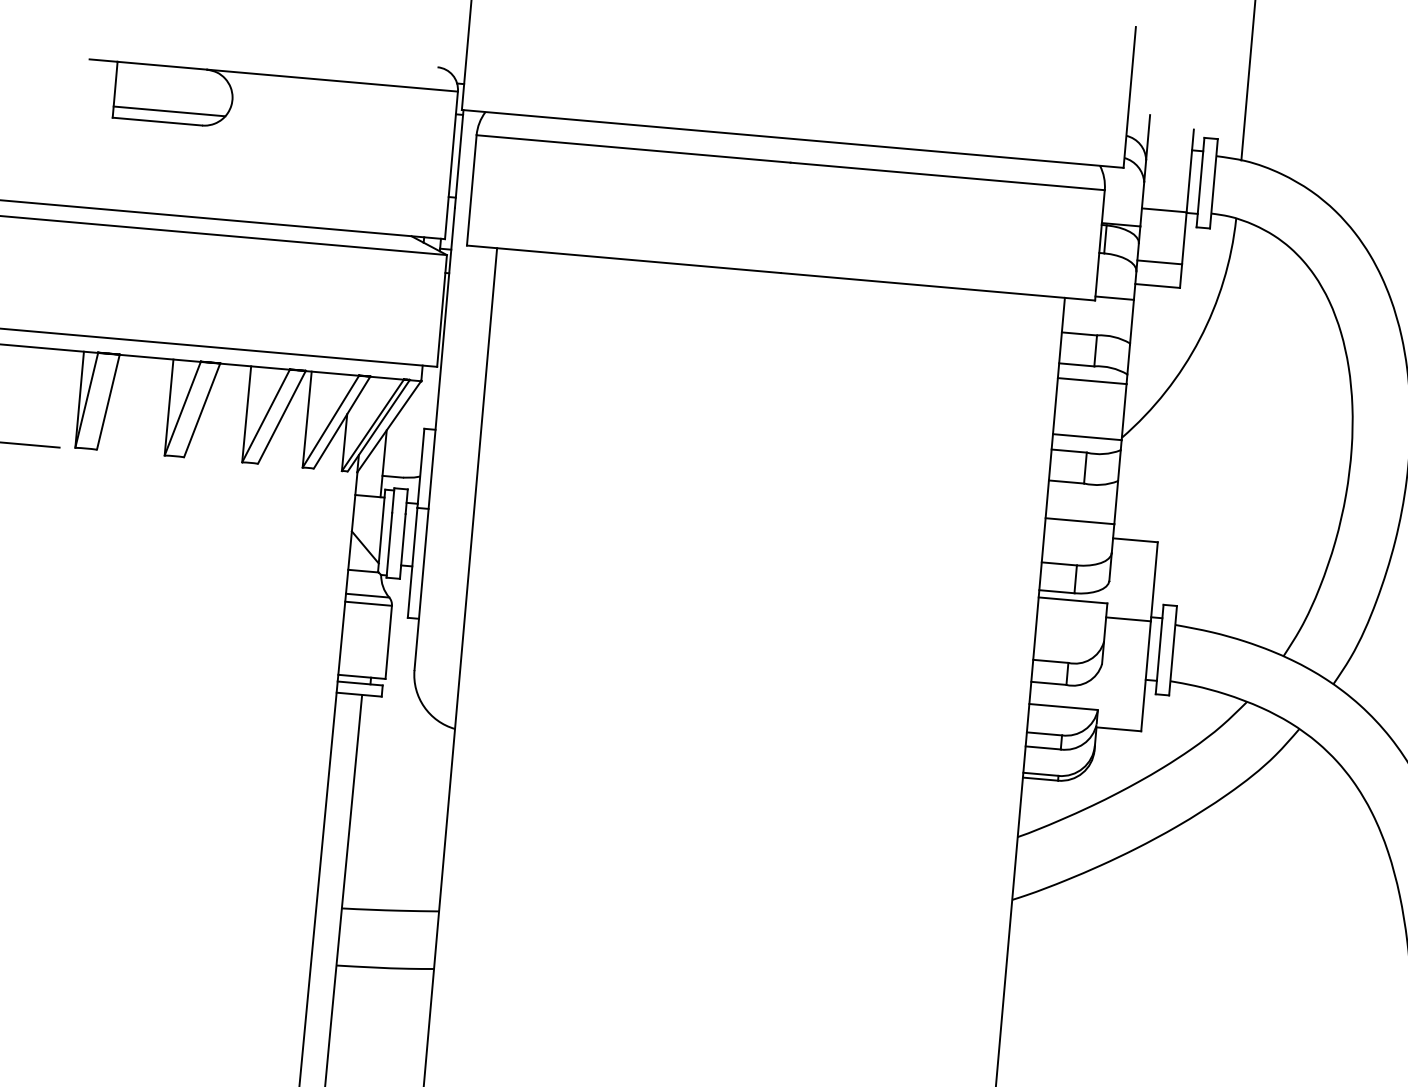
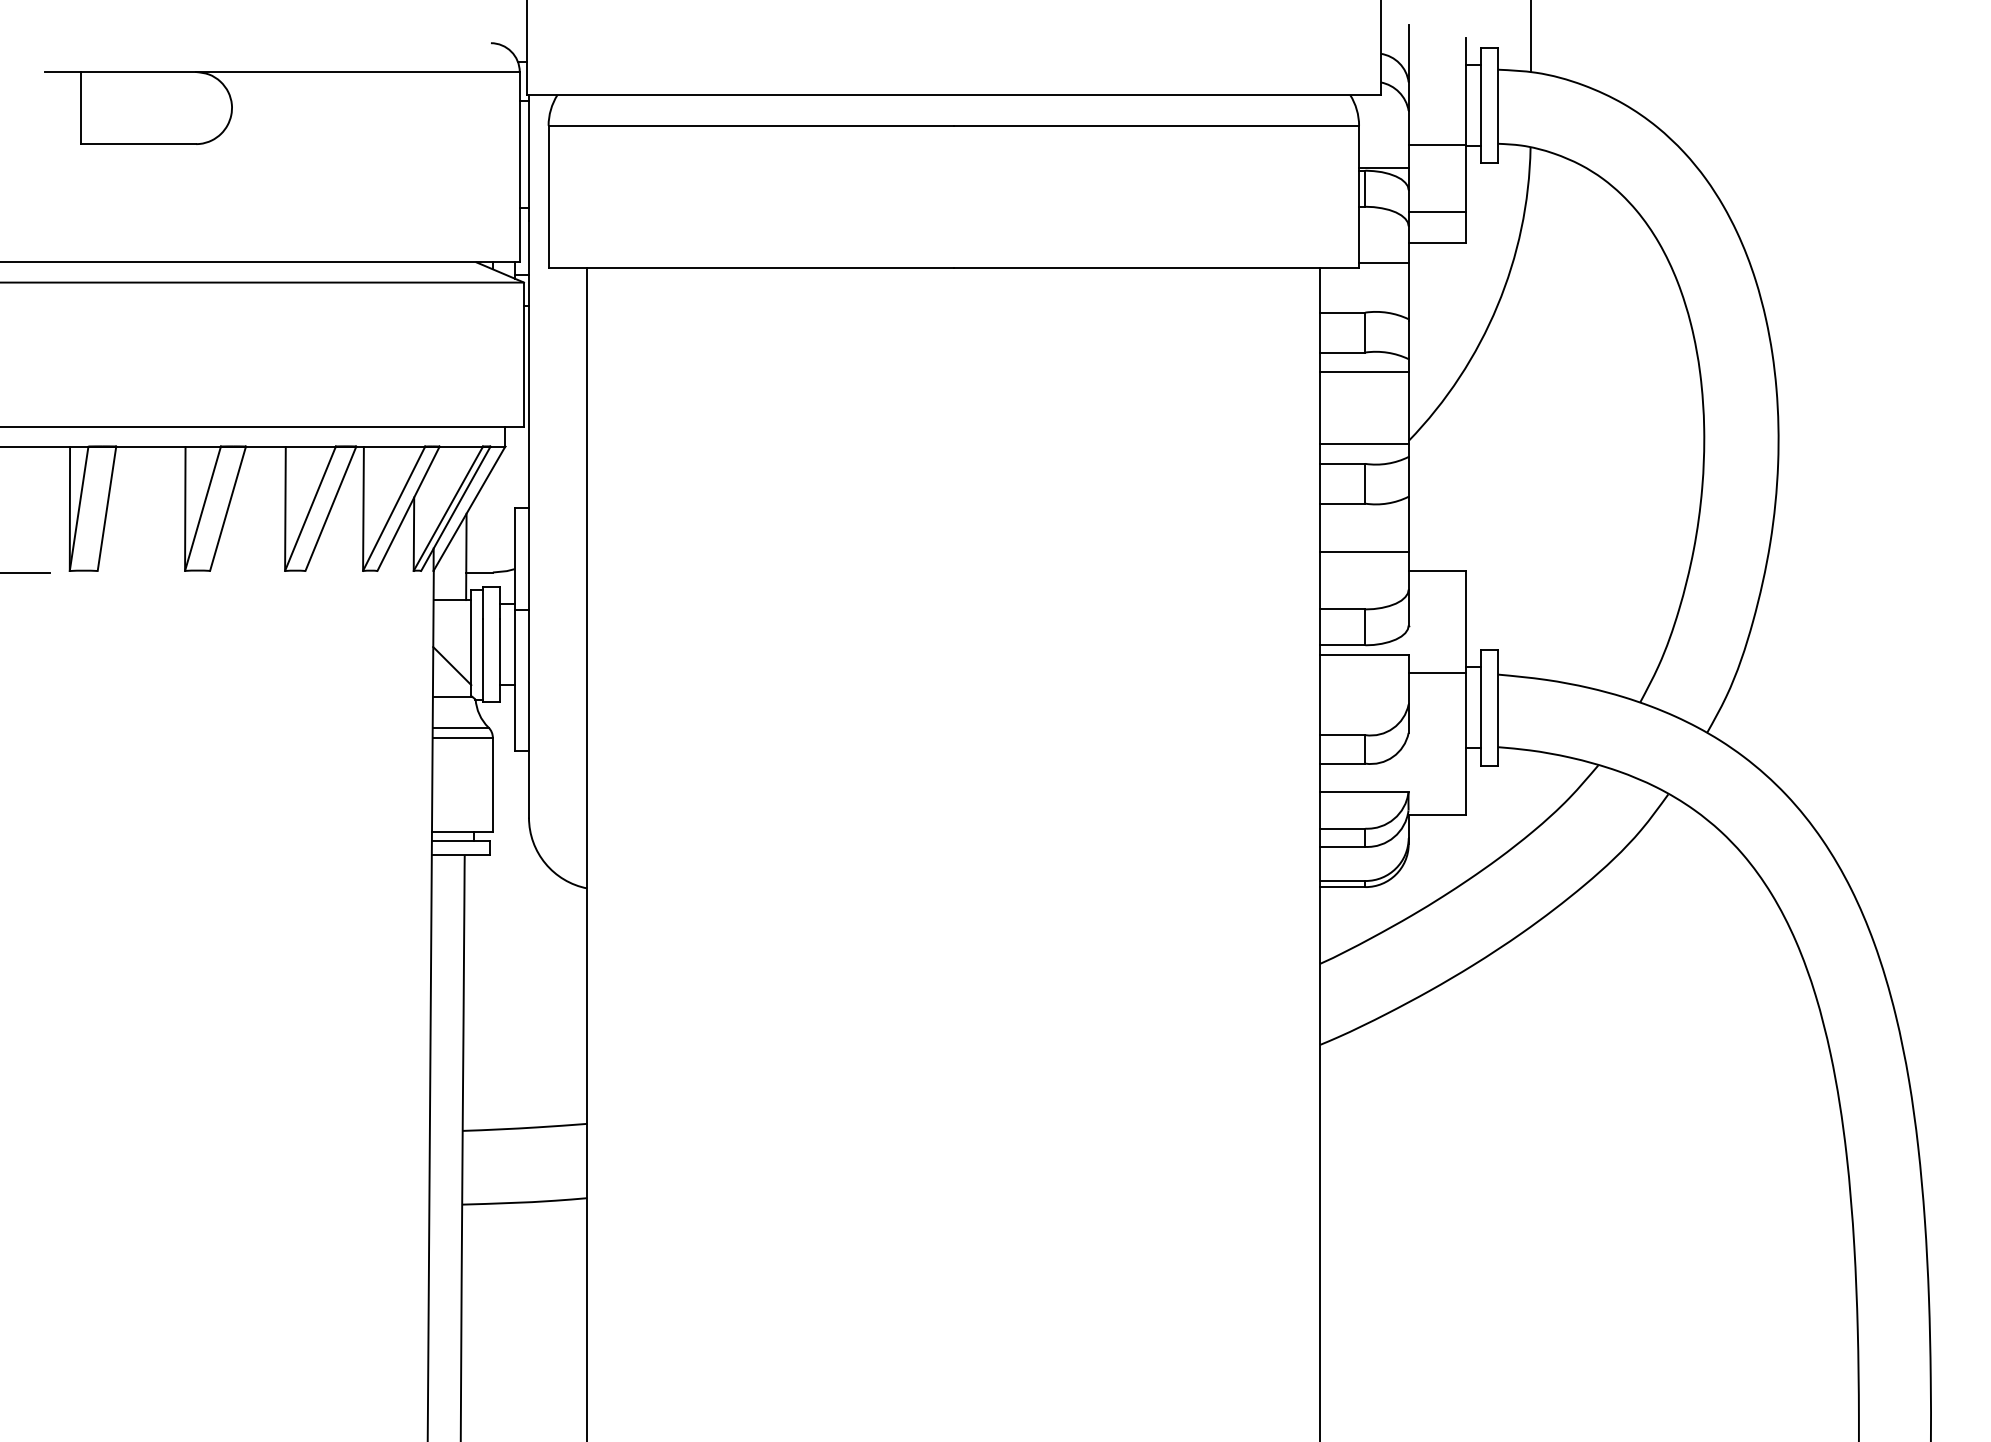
line: (169, 111) -> (152, 129), removed

